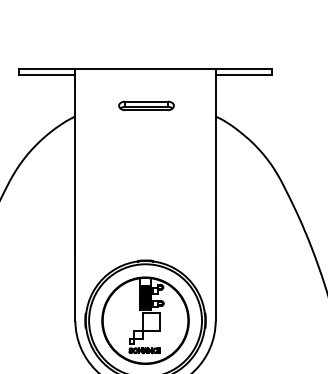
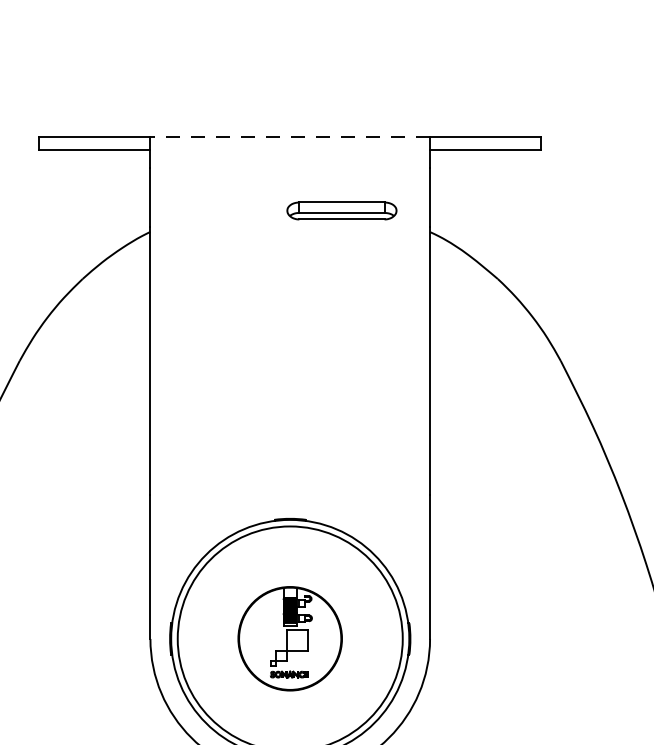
line: (145, 68) -> (290, 136), solid -> dashed
part: (146, 105) -> (341, 210), moved
part: (145, 320) -> (290, 638), size x0.6

